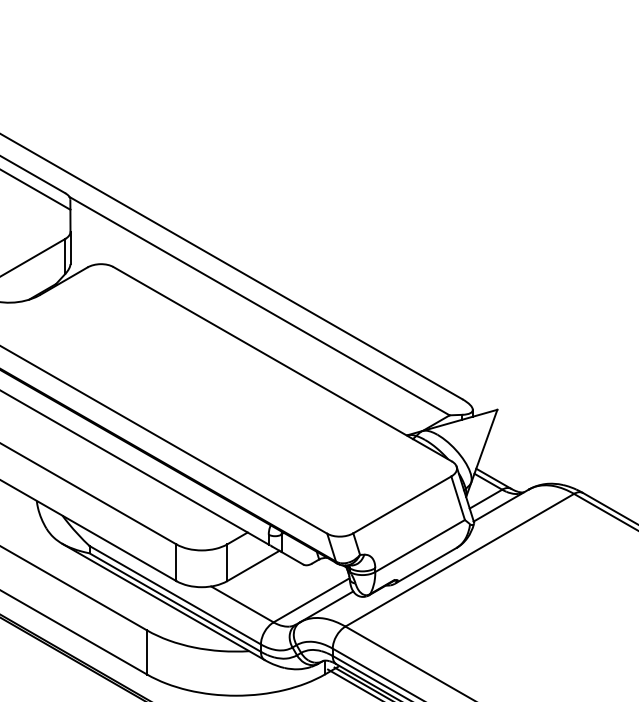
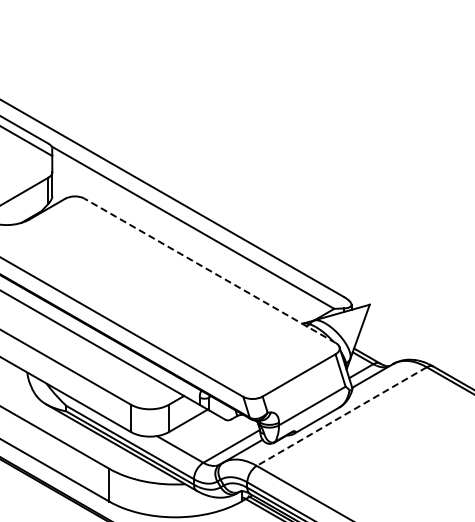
line: (281, 363) -> (209, 270), solid -> dashed
line: (459, 560) -> (341, 416), solid -> dashed

